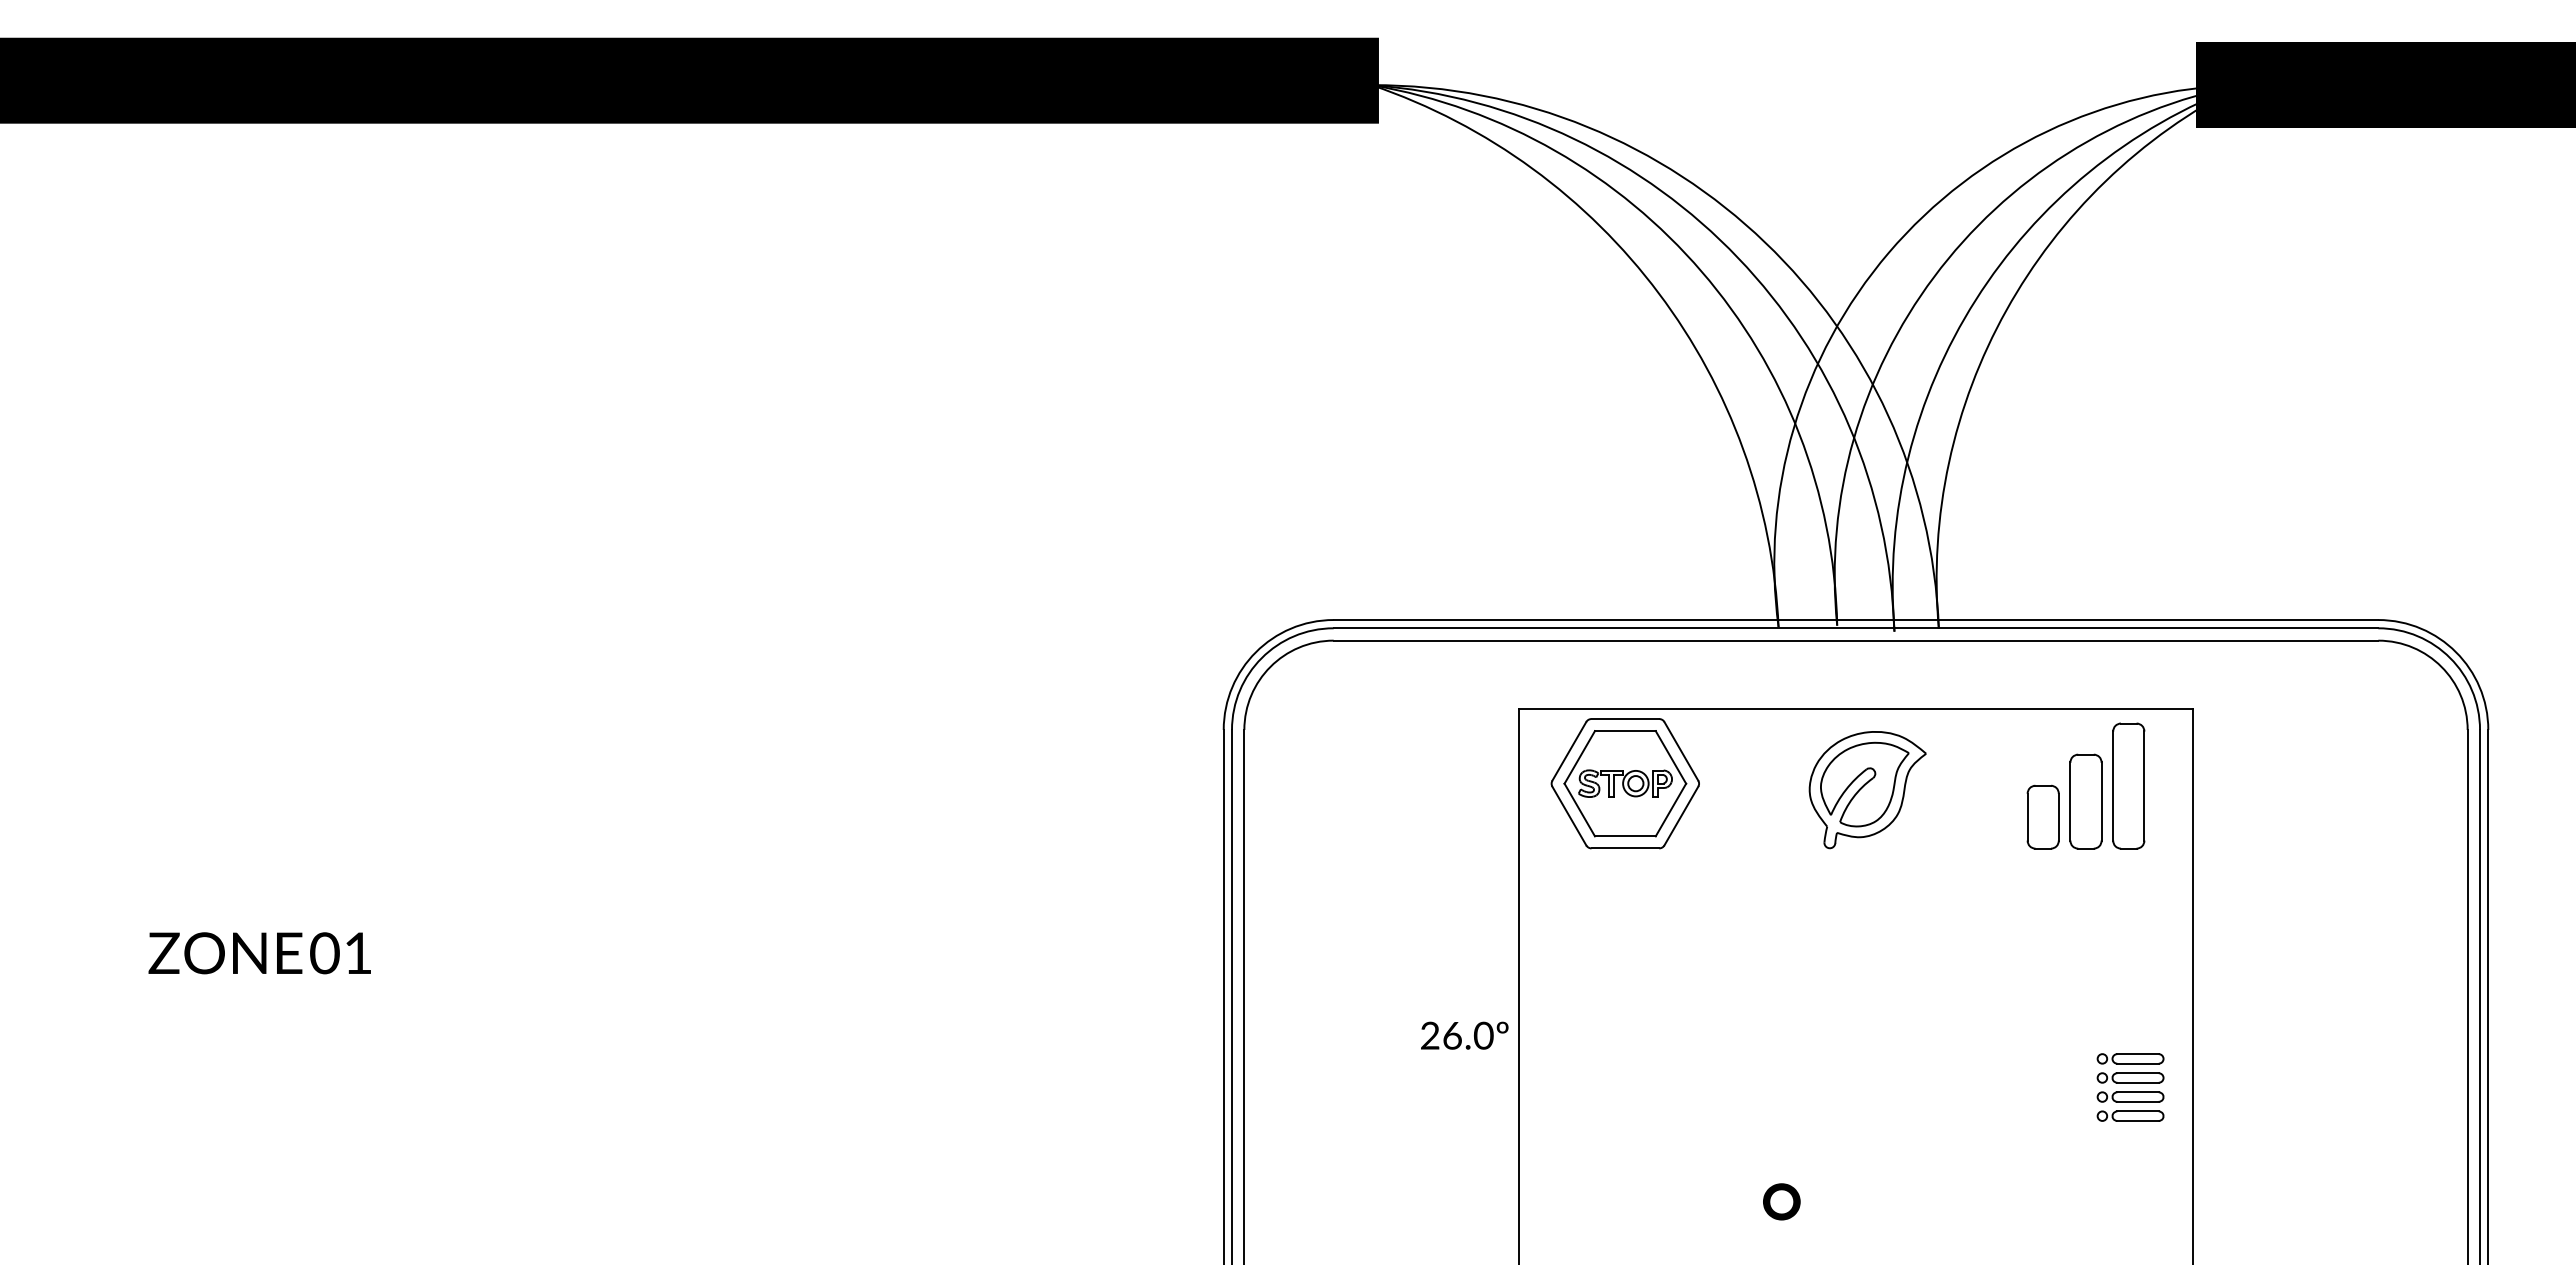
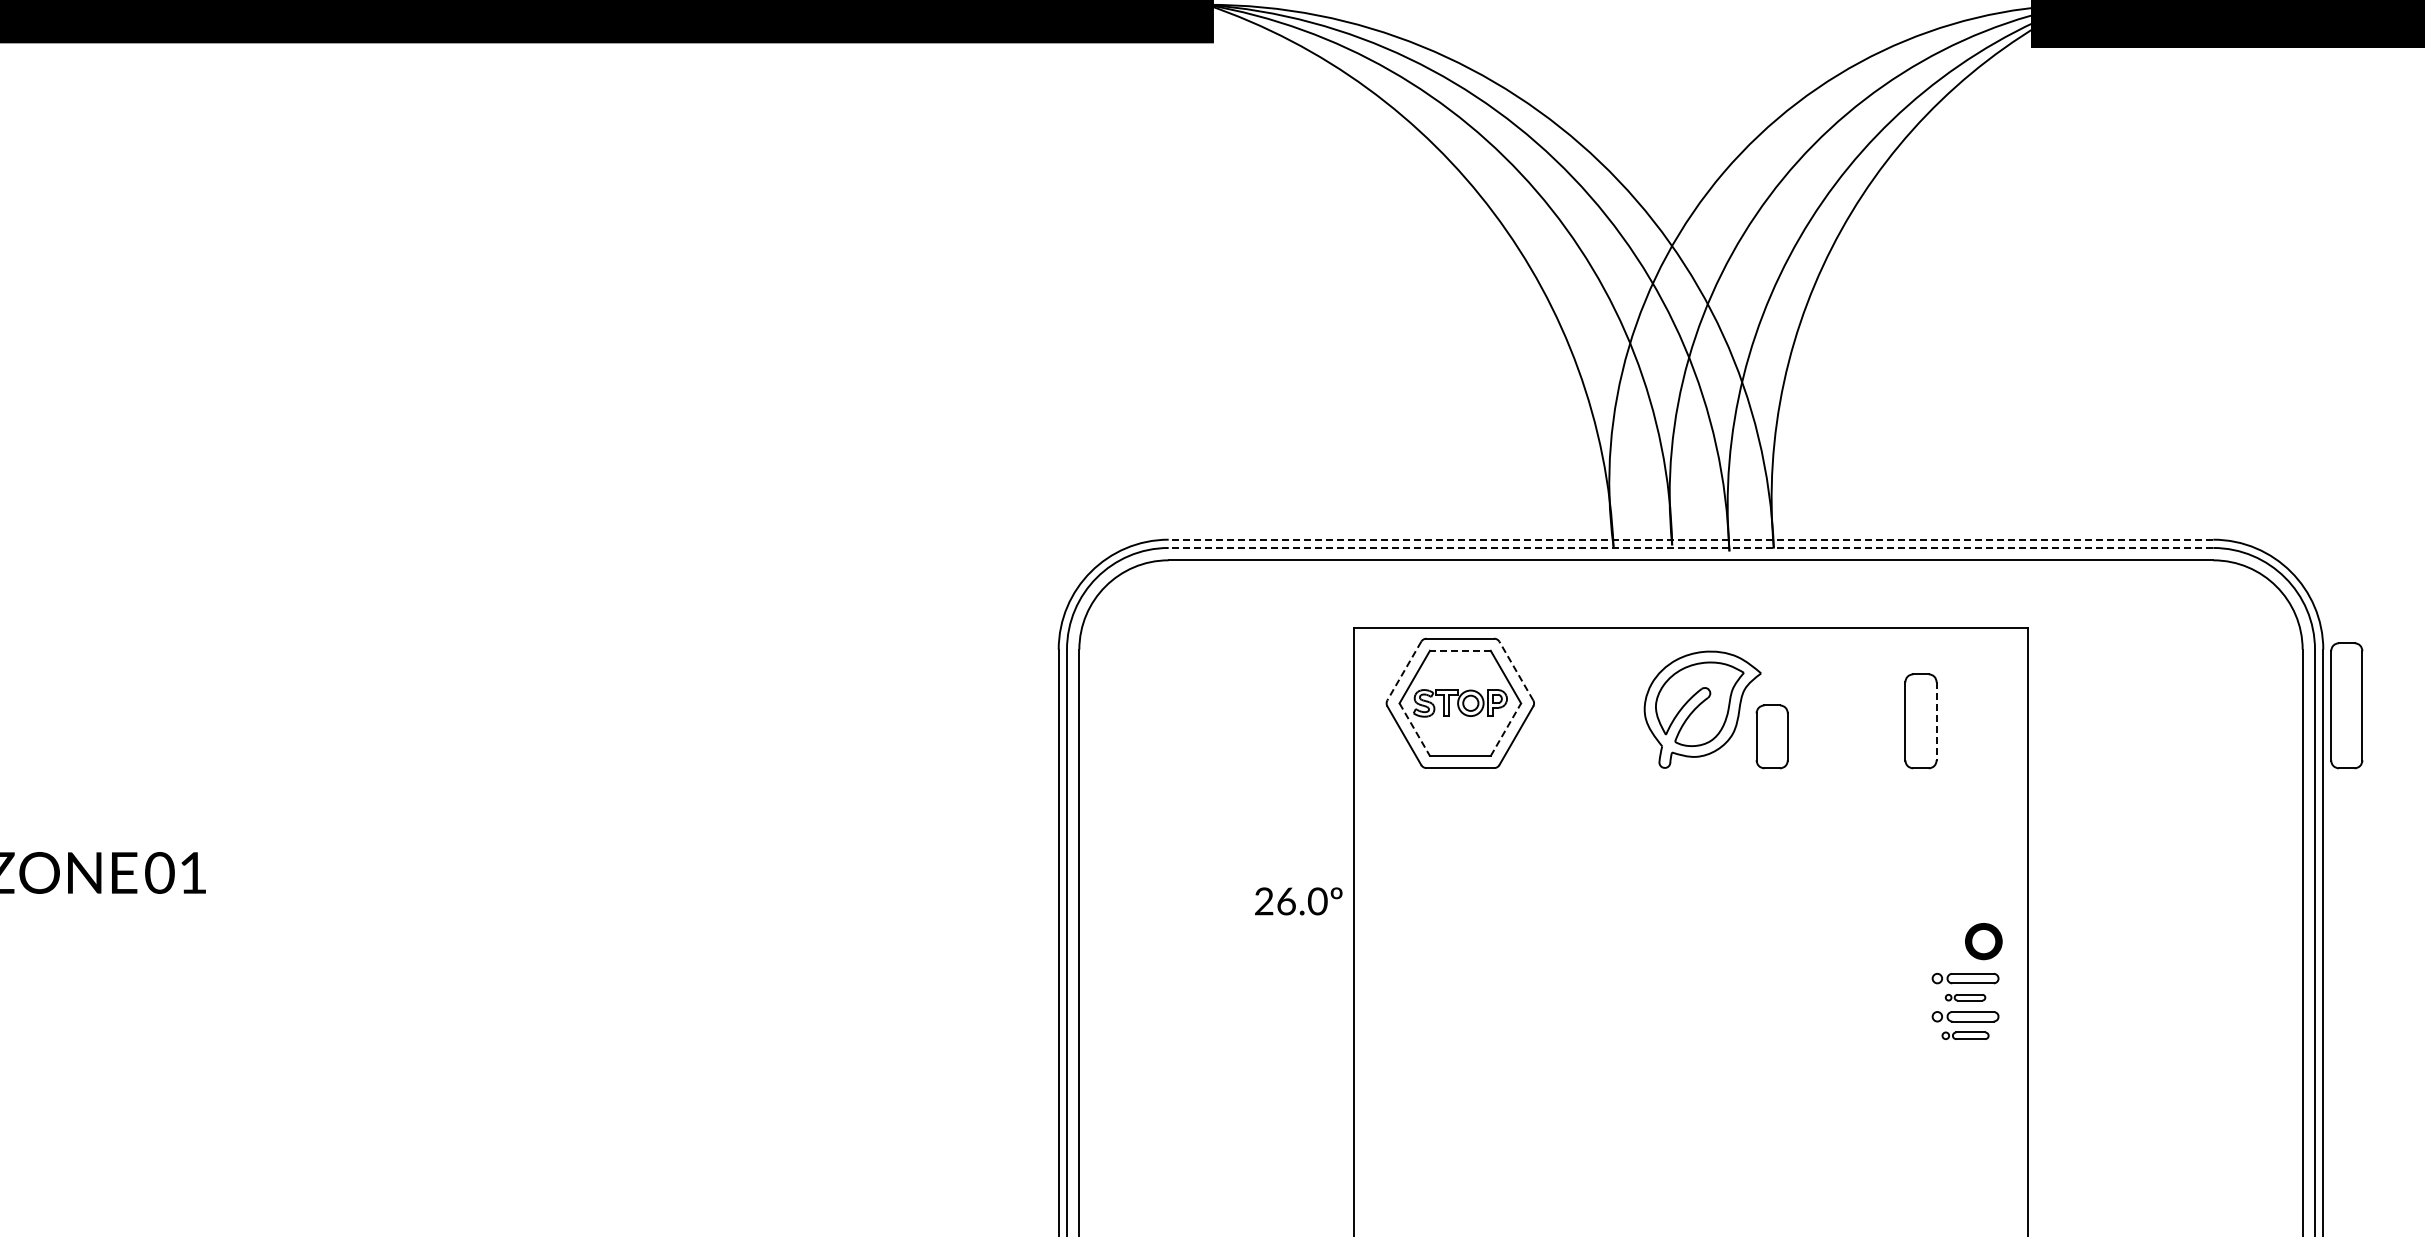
line: (1855, 620) -> (1690, 540), solid -> dashed
line: (1855, 628) -> (1690, 548), solid -> dashed
line: (1624, 731) -> (1459, 651), solid -> dashed
line: (1569, 751) -> (1404, 671), solid -> dashed
line: (1681, 751) -> (1516, 671), solid -> dashed
part: (2128, 785) -> (2346, 705), moved
line: (2101, 802) -> (1936, 722), solid -> dashed
line: (1671, 809) -> (1506, 729), solid -> dashed
line: (1580, 810) -> (1415, 730), solid -> dashed
part: (2042, 816) -> (1771, 736), moved
text: (1464, 1035) -> (1298, 901), moved
part: (2130, 1077) -> (1965, 997), size x0.6
part: (2130, 1115) -> (1965, 1035), size x0.7
text: (1781, 1201) -> (1983, 941), moved

